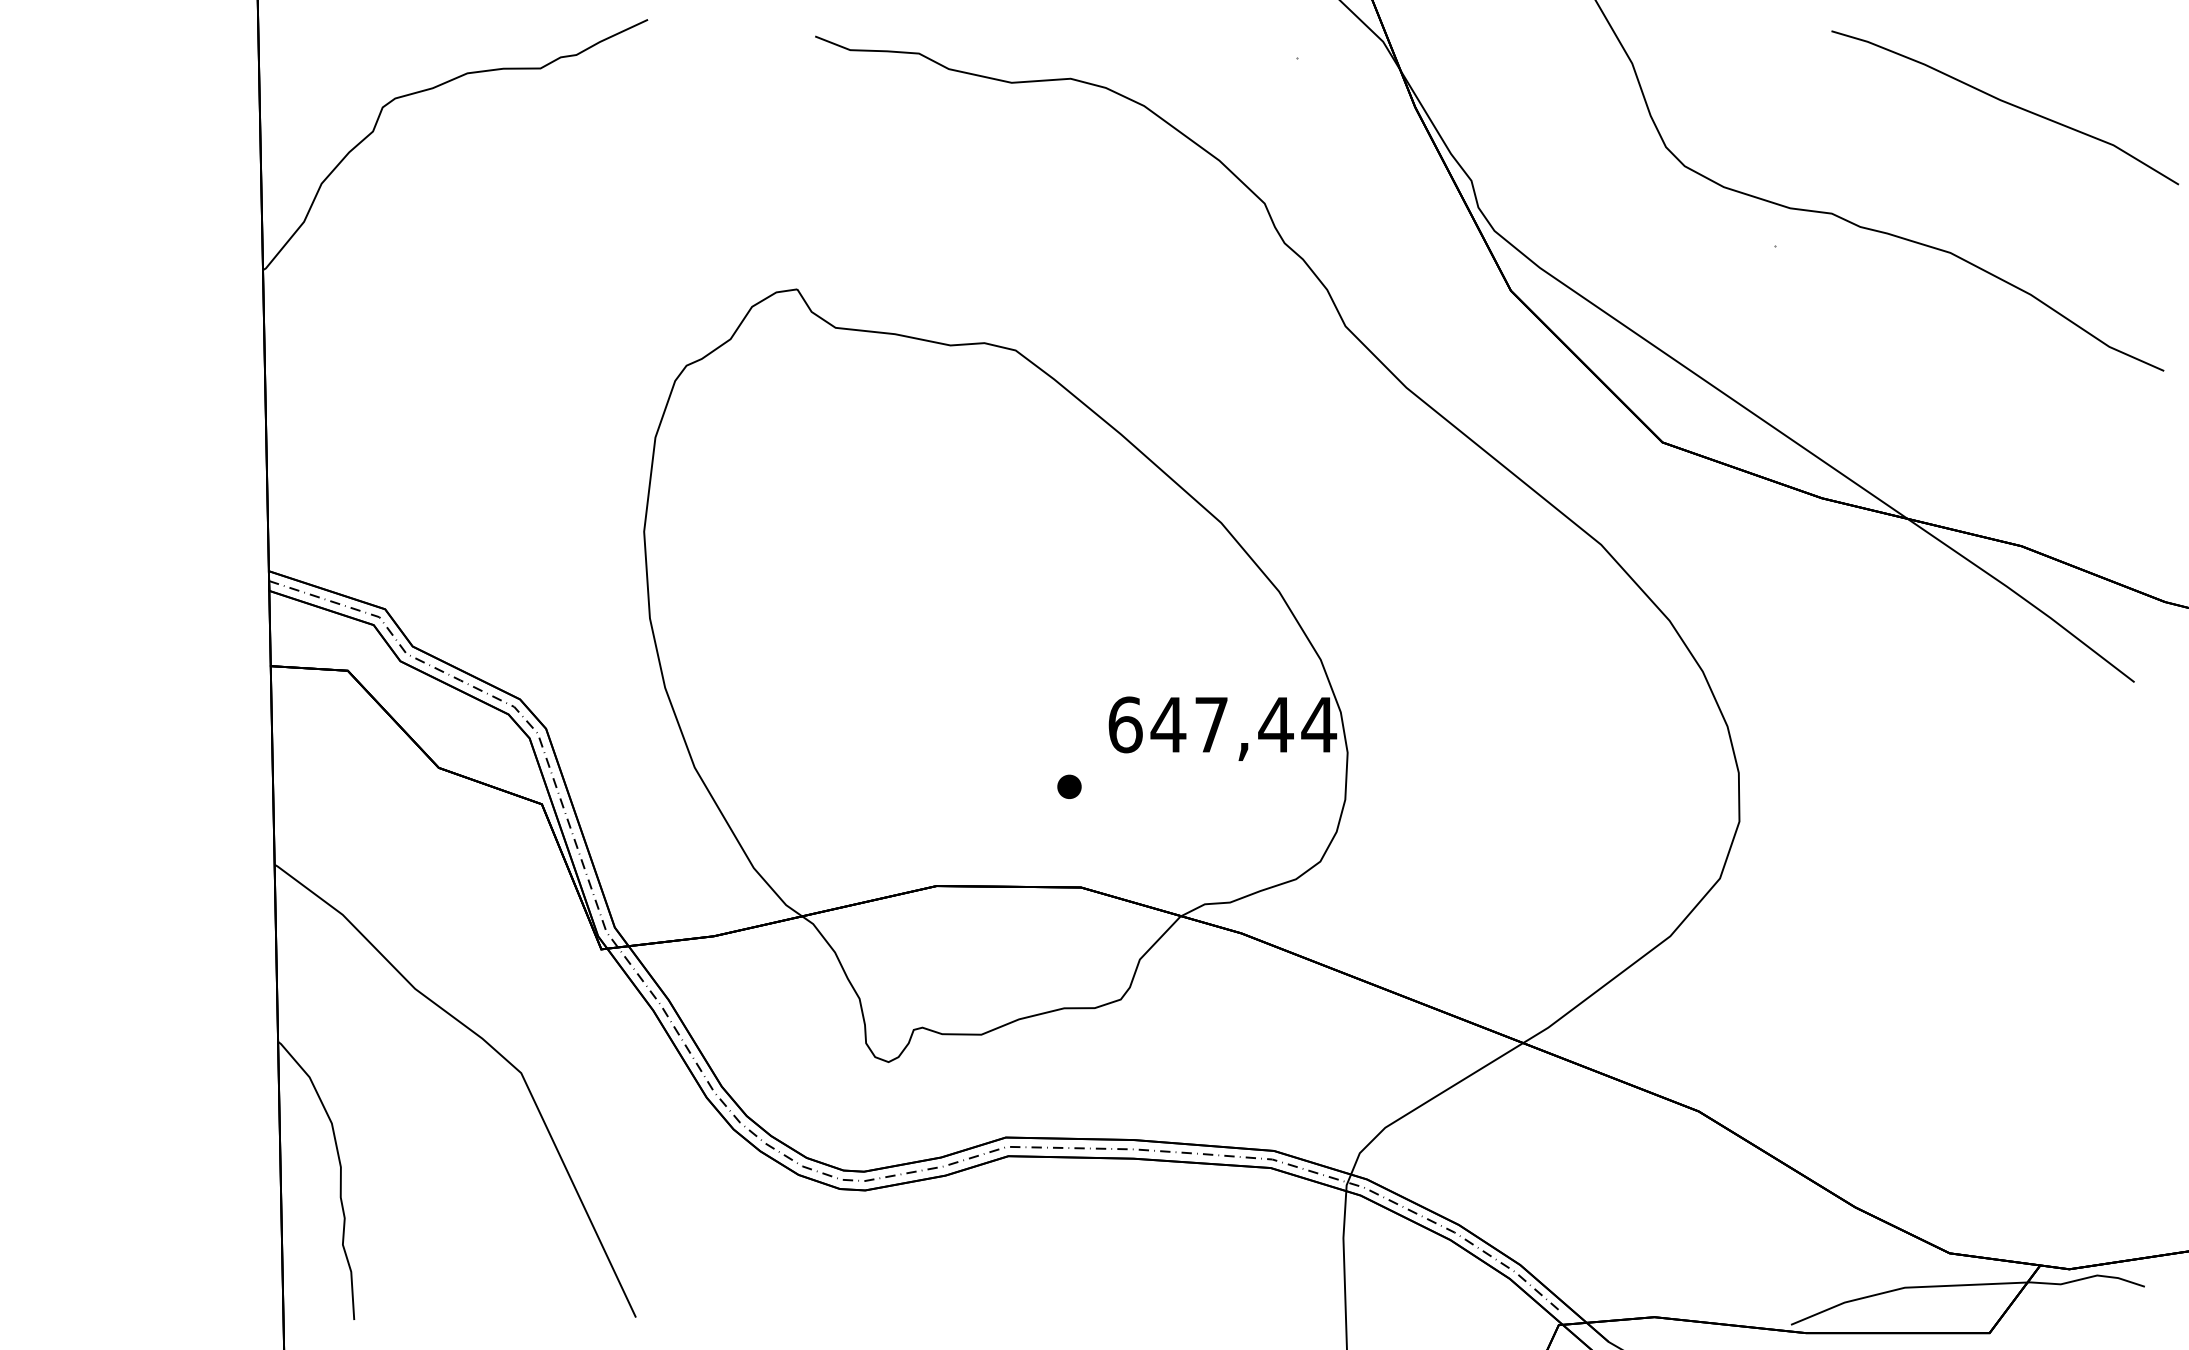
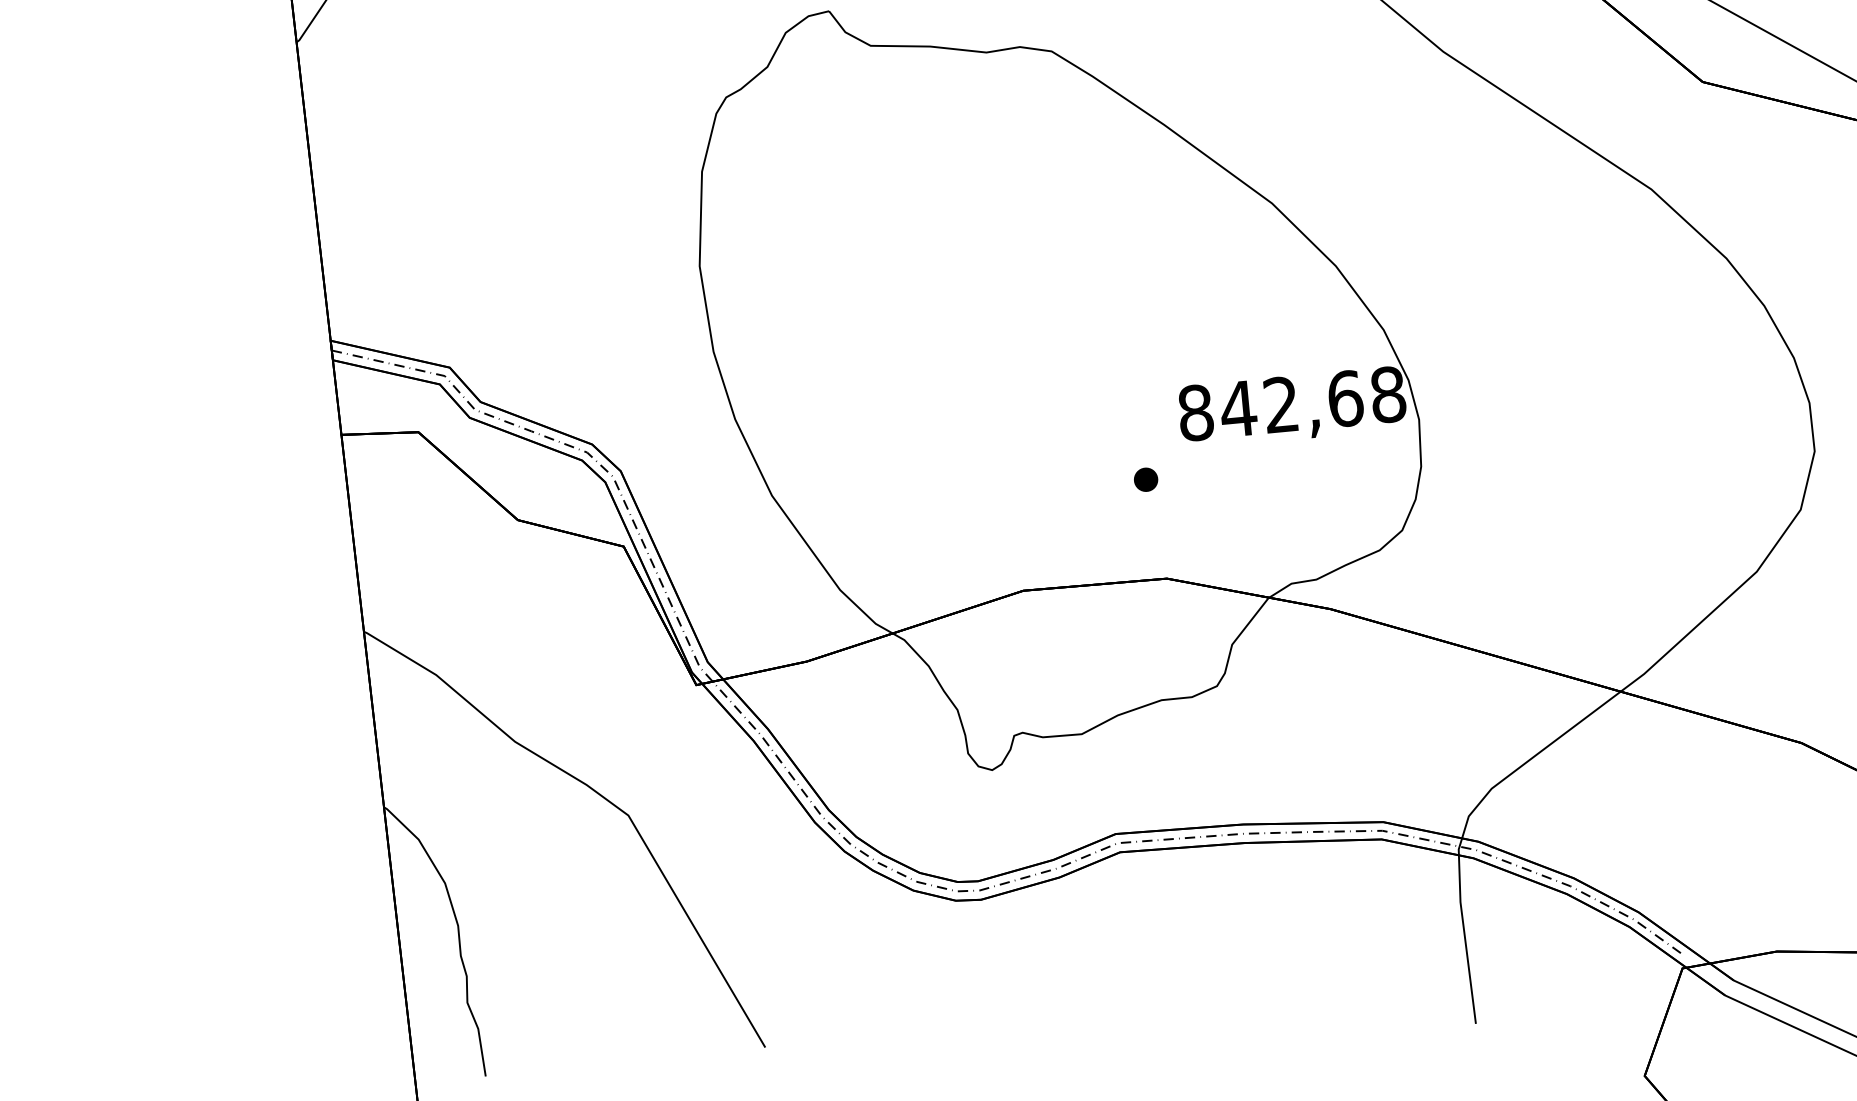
text: (1222, 724) -> (1292, 403), 647,44 -> 842,68

